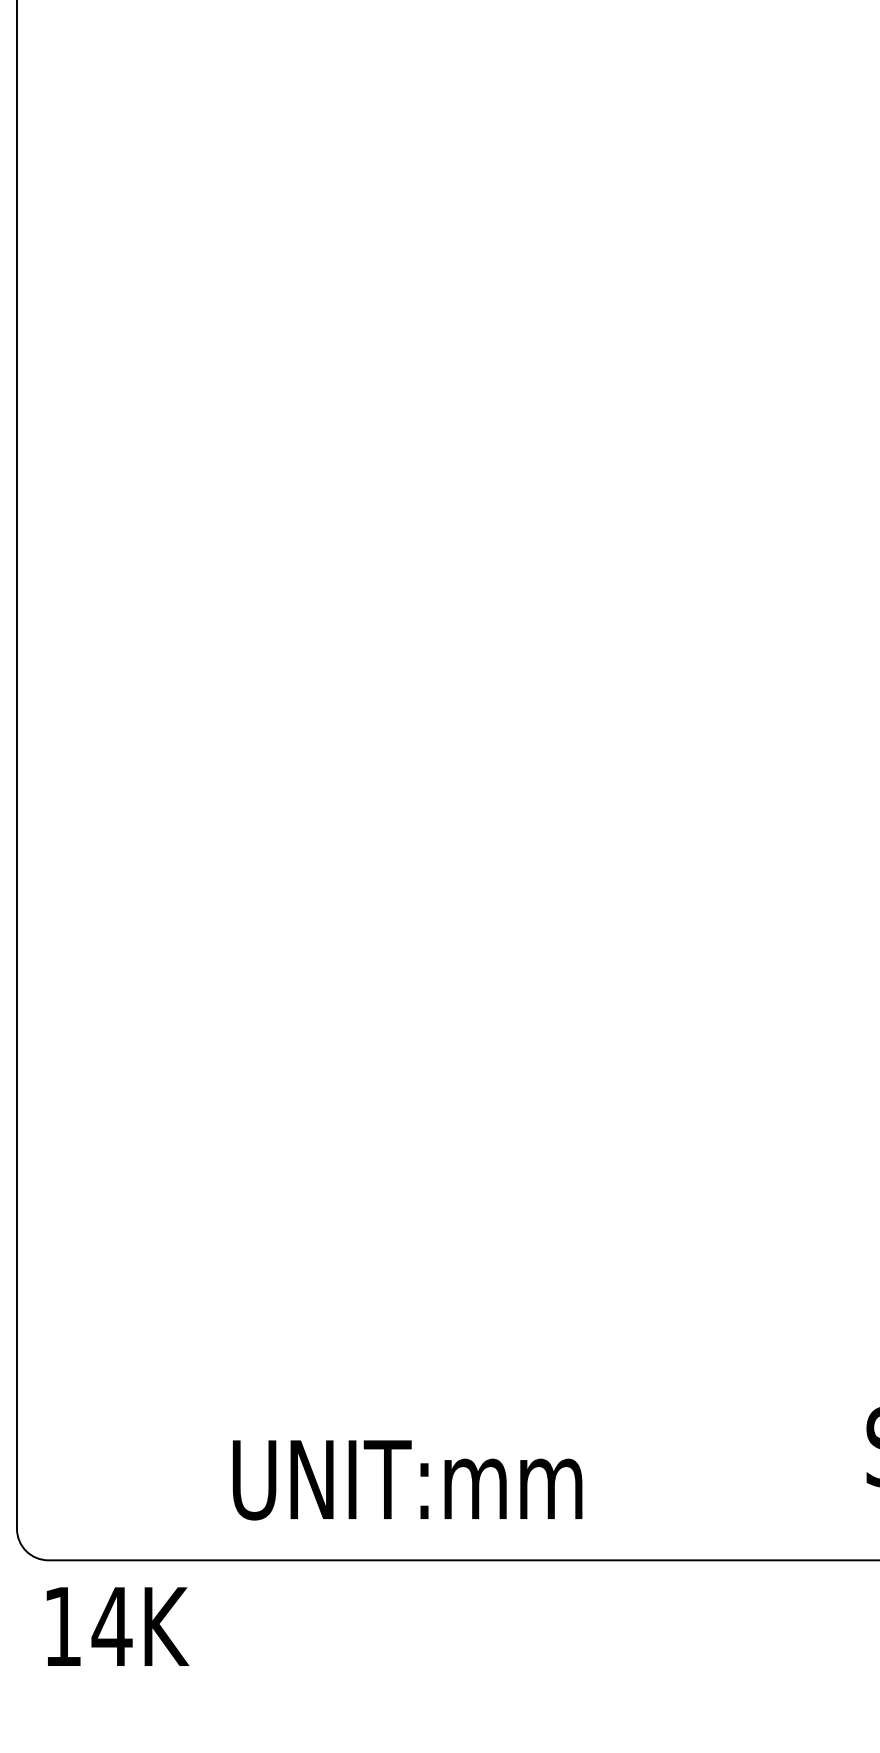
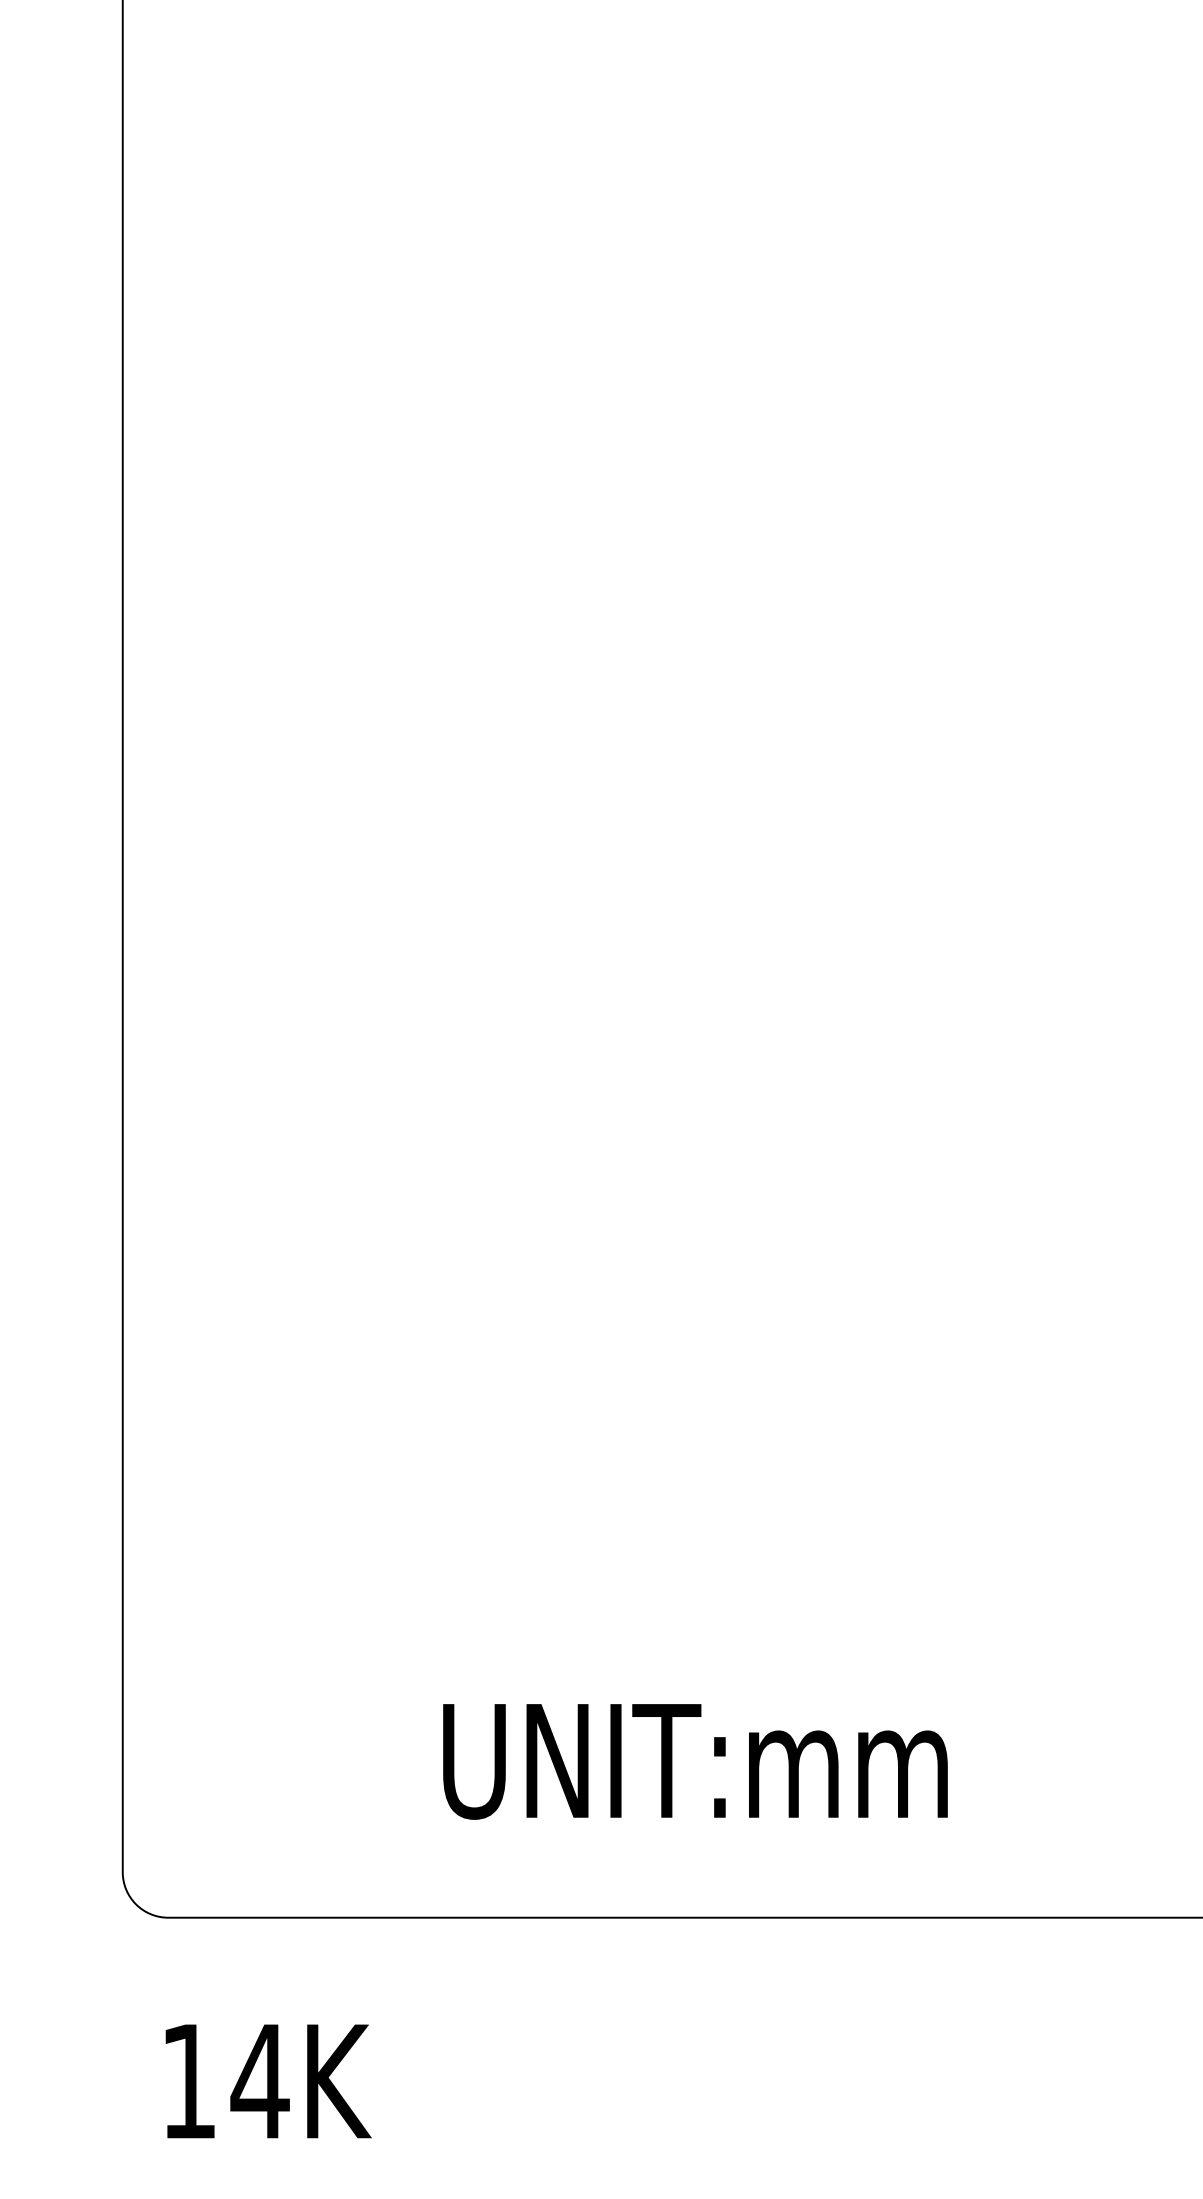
text: (407, 1480) -> (695, 1762), moved
text: (117, 1626) -> (267, 2081), moved

